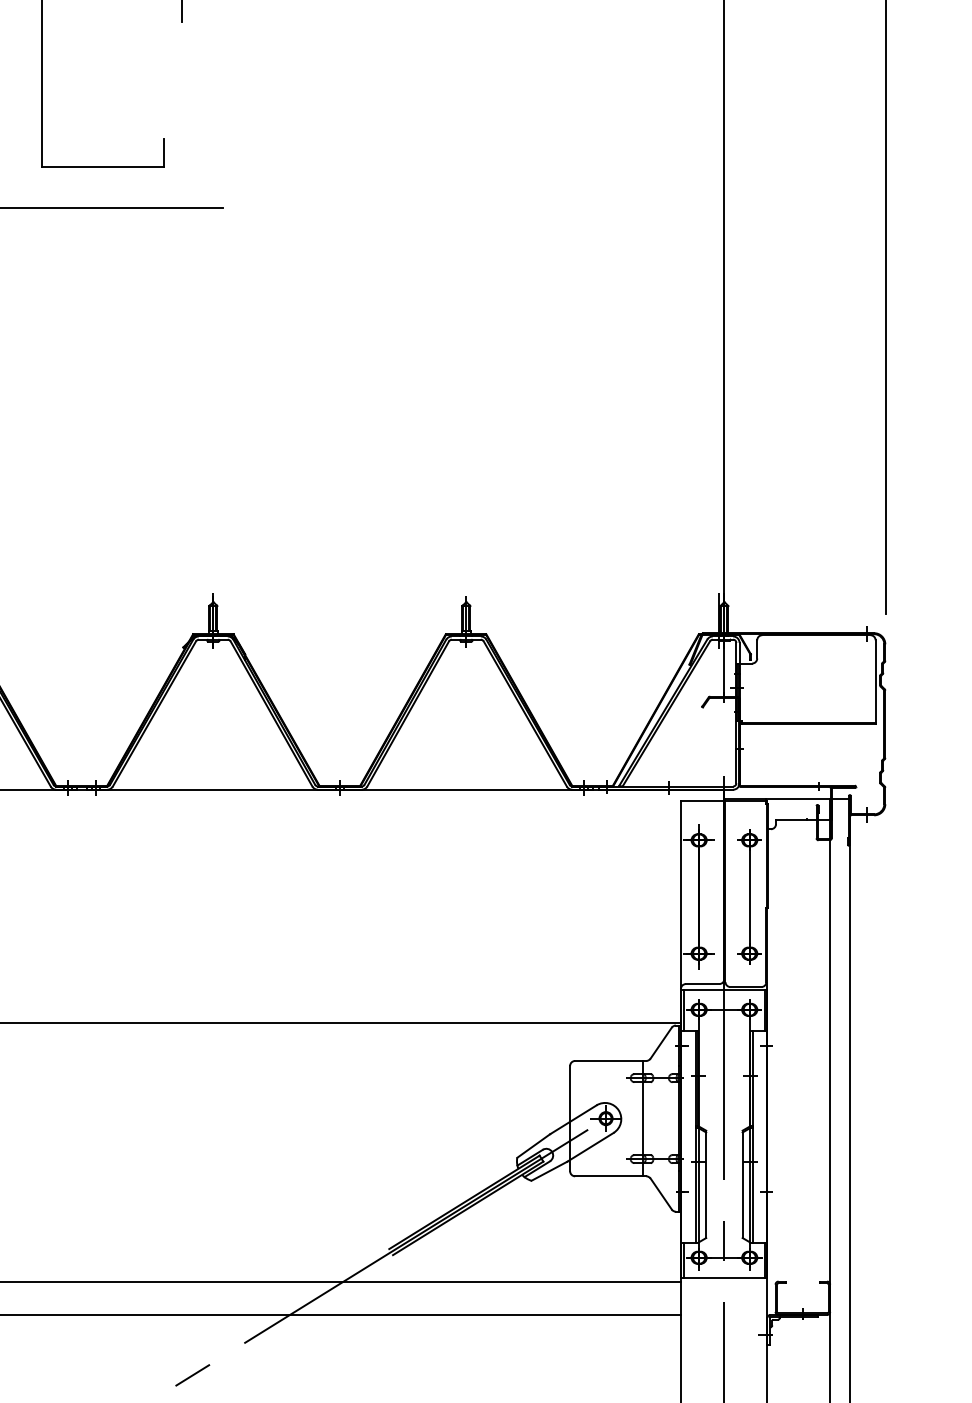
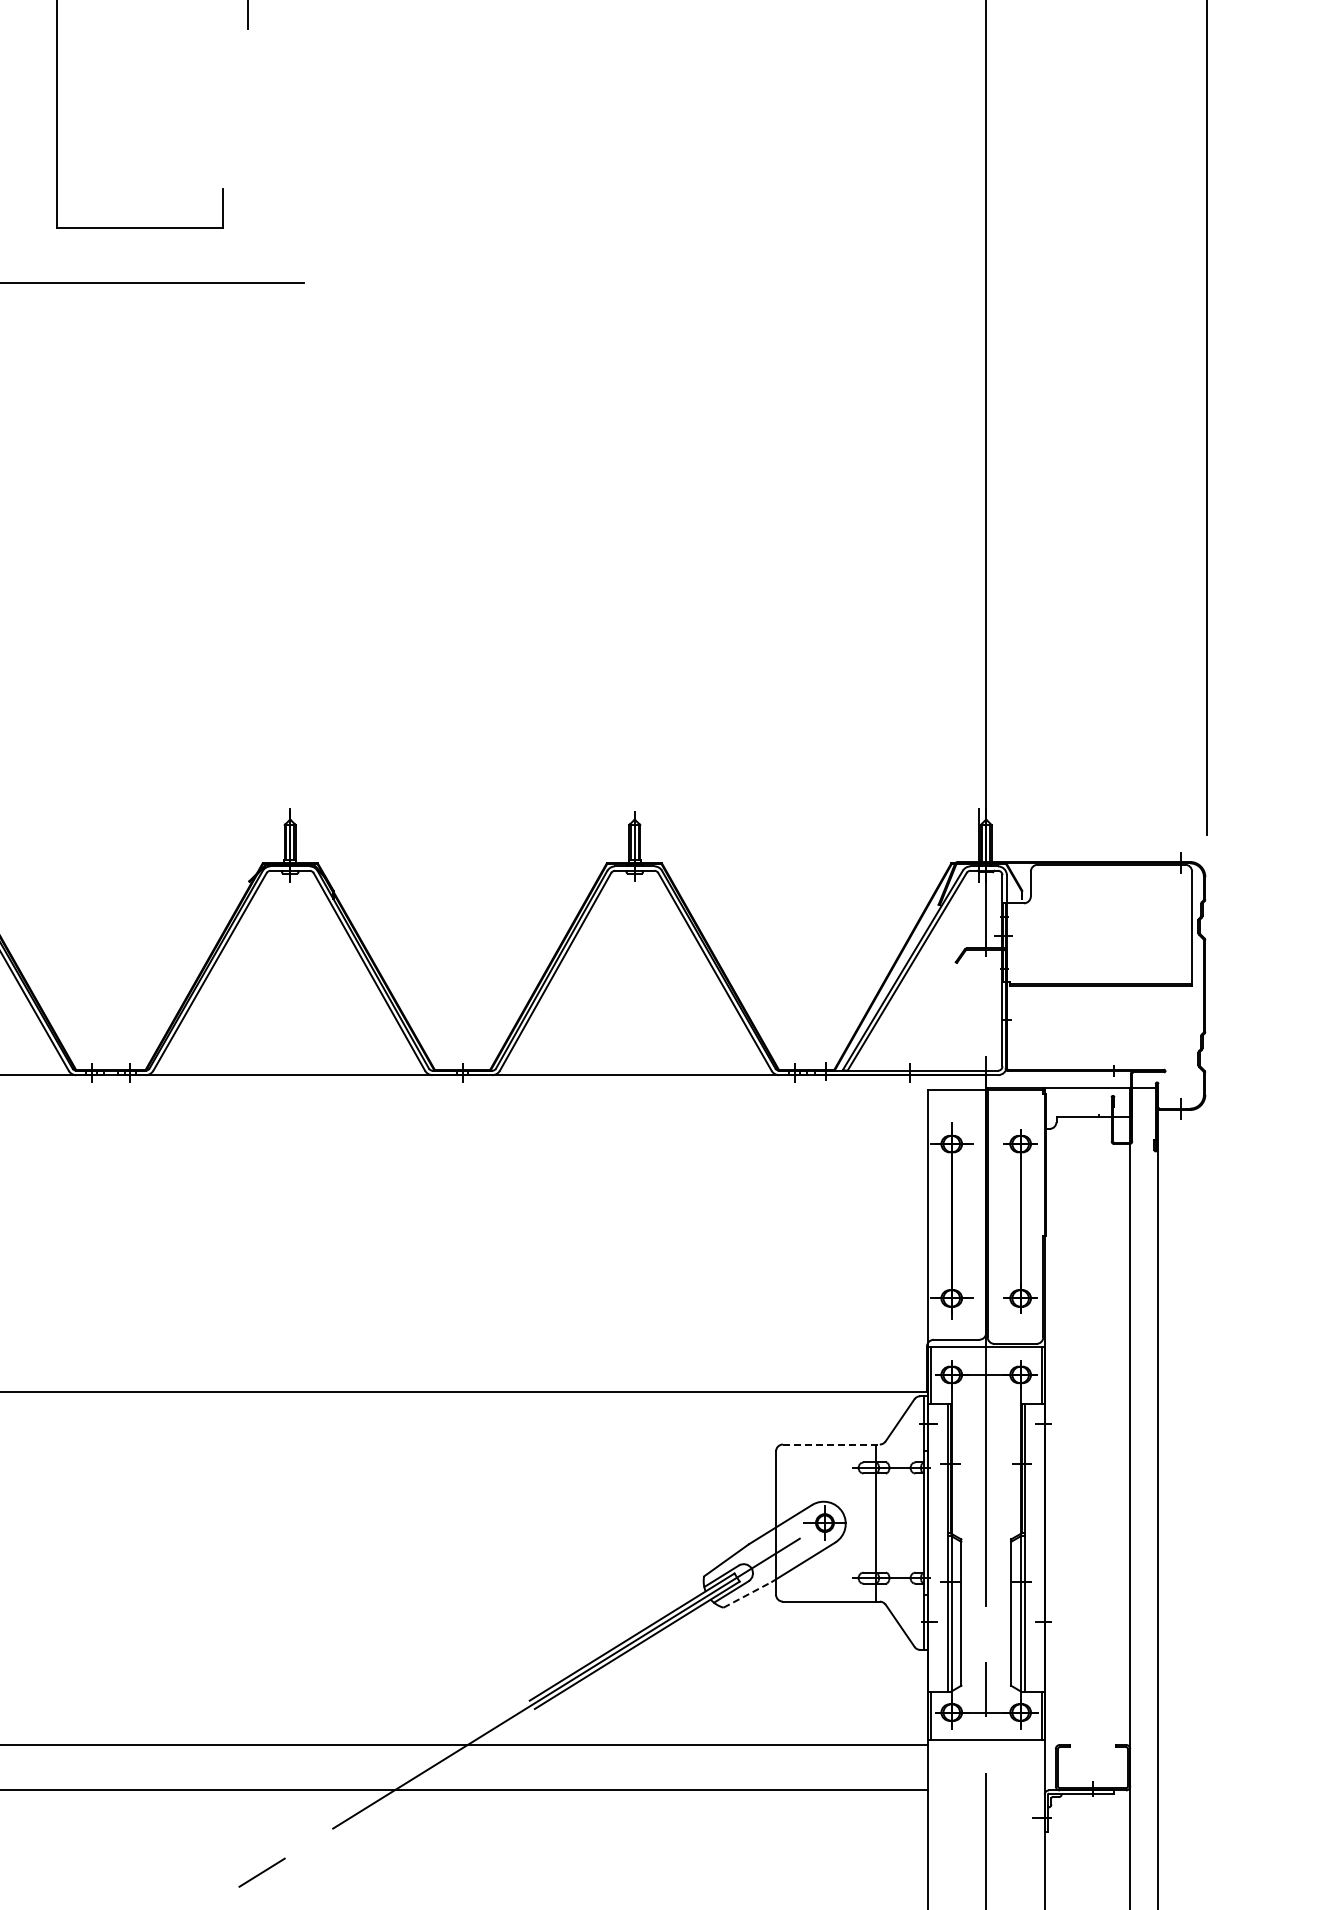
line: (610, 1060) -> (831, 1444), solid -> dashed
line: (549, 1171) -> (747, 1594), solid -> dashed

